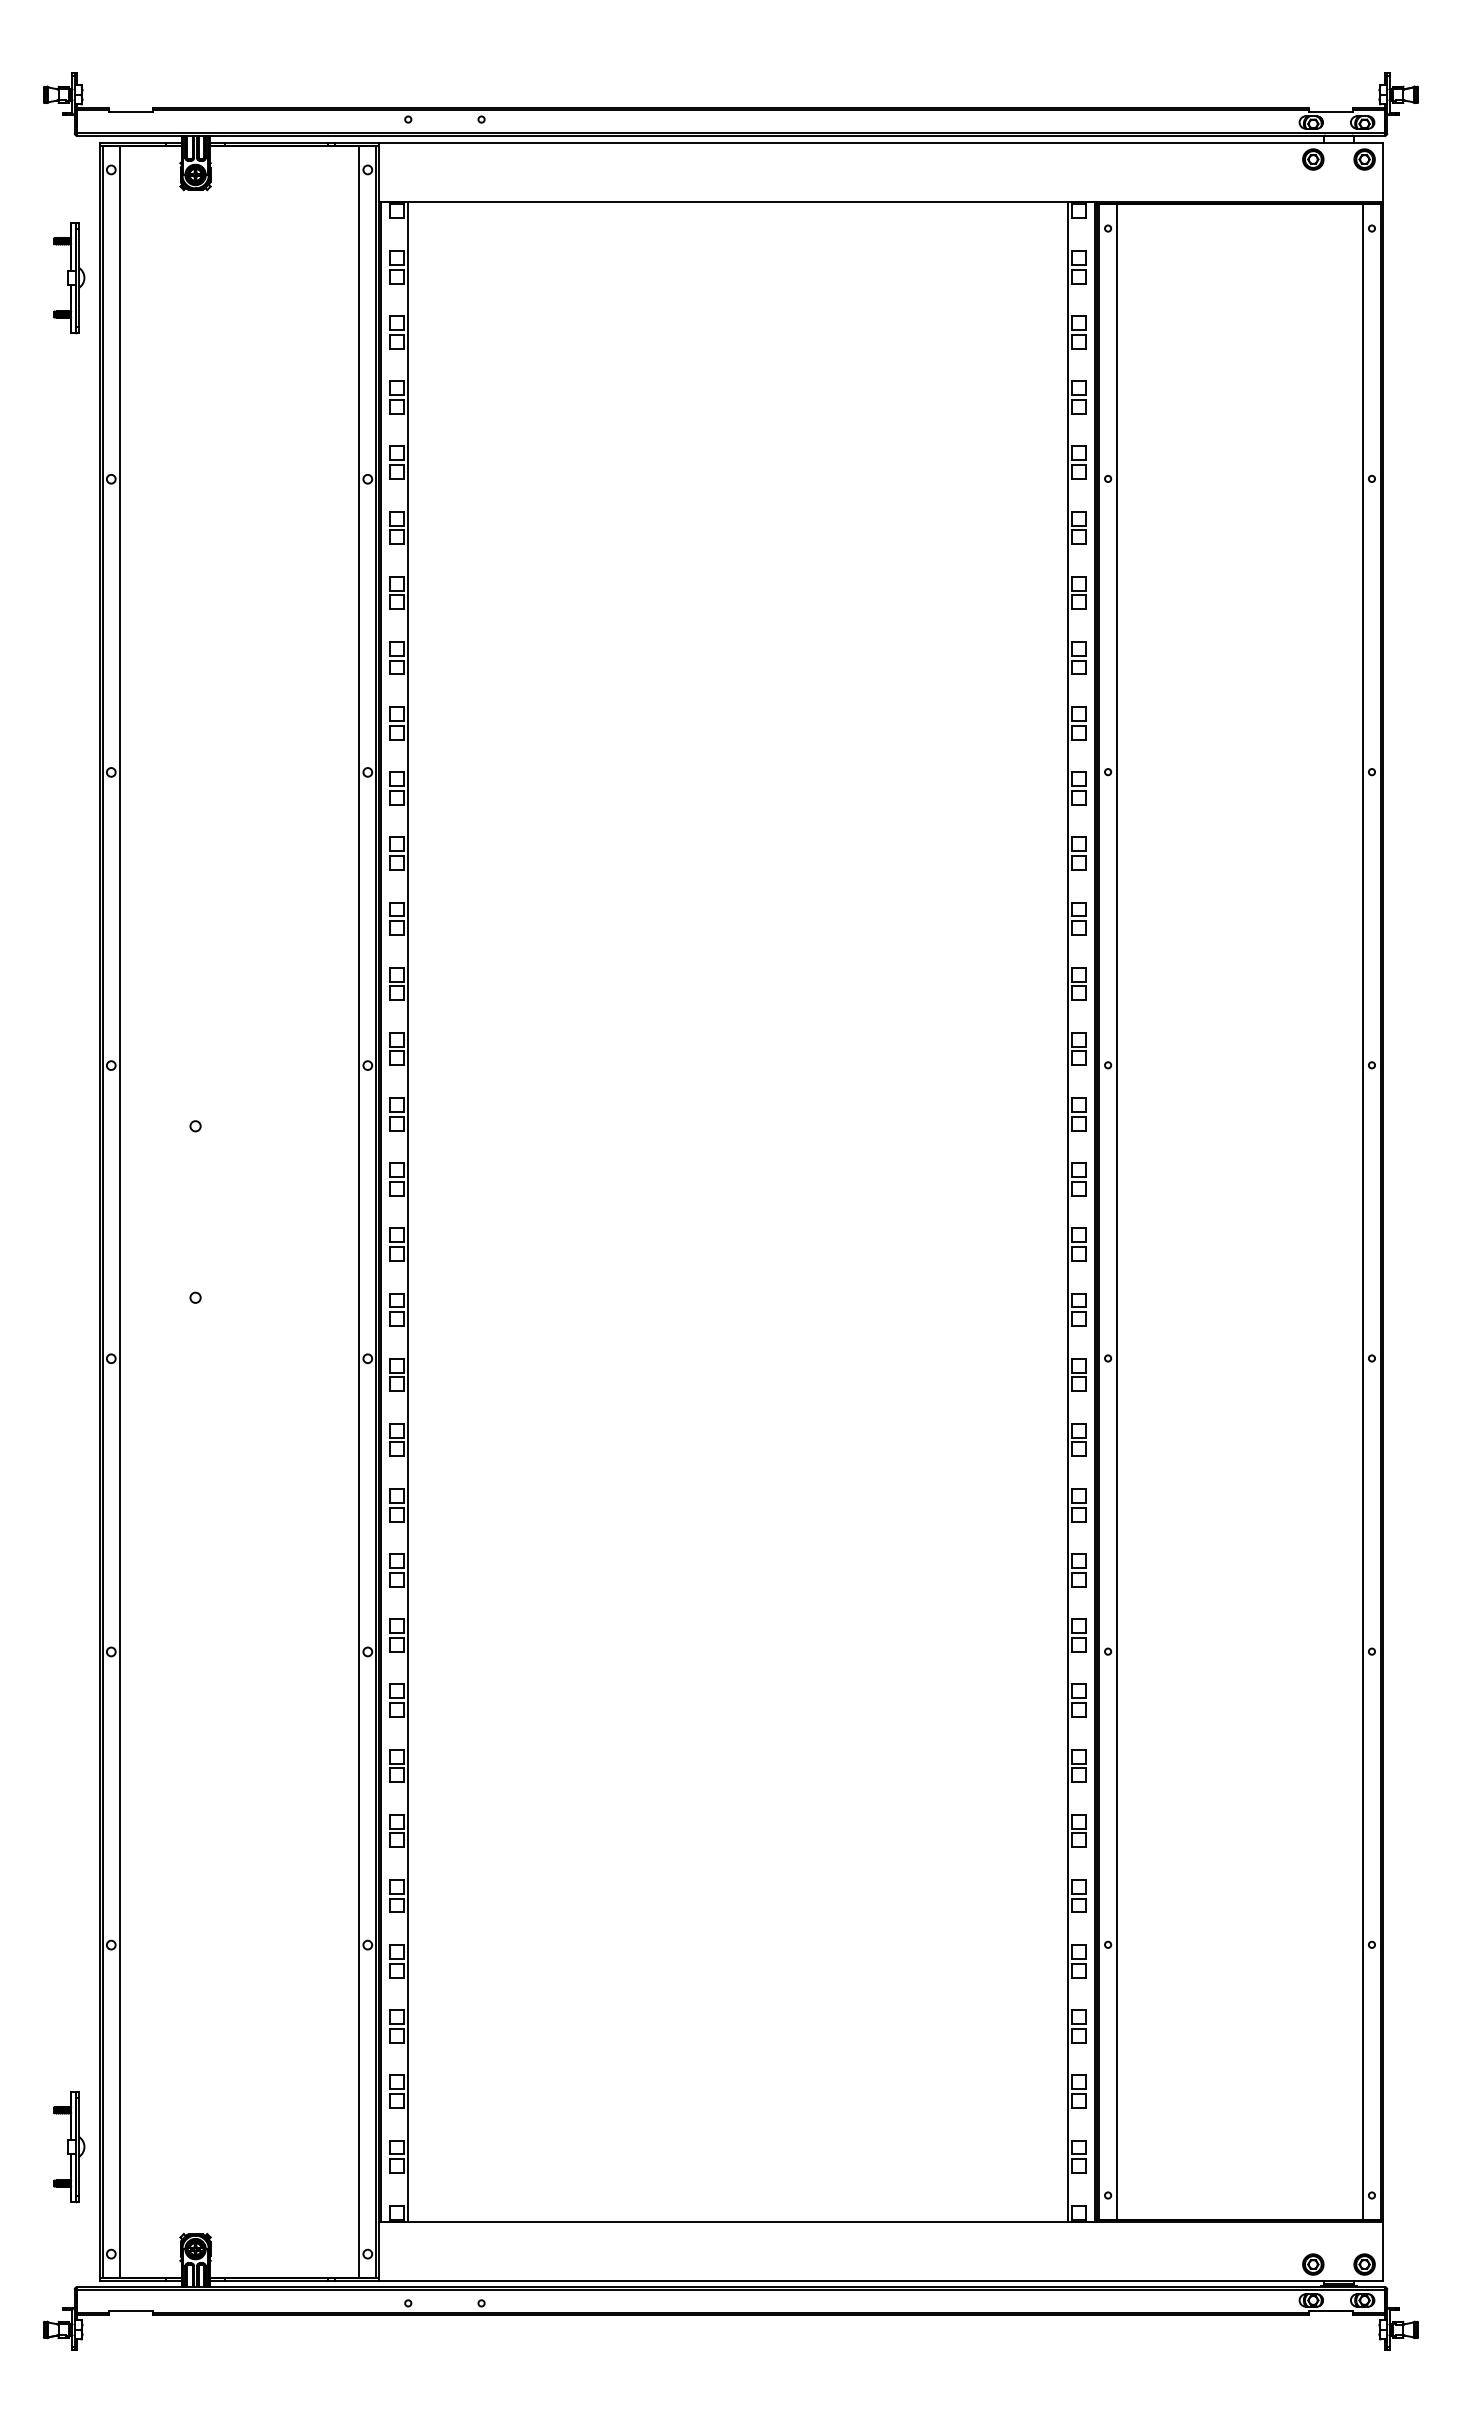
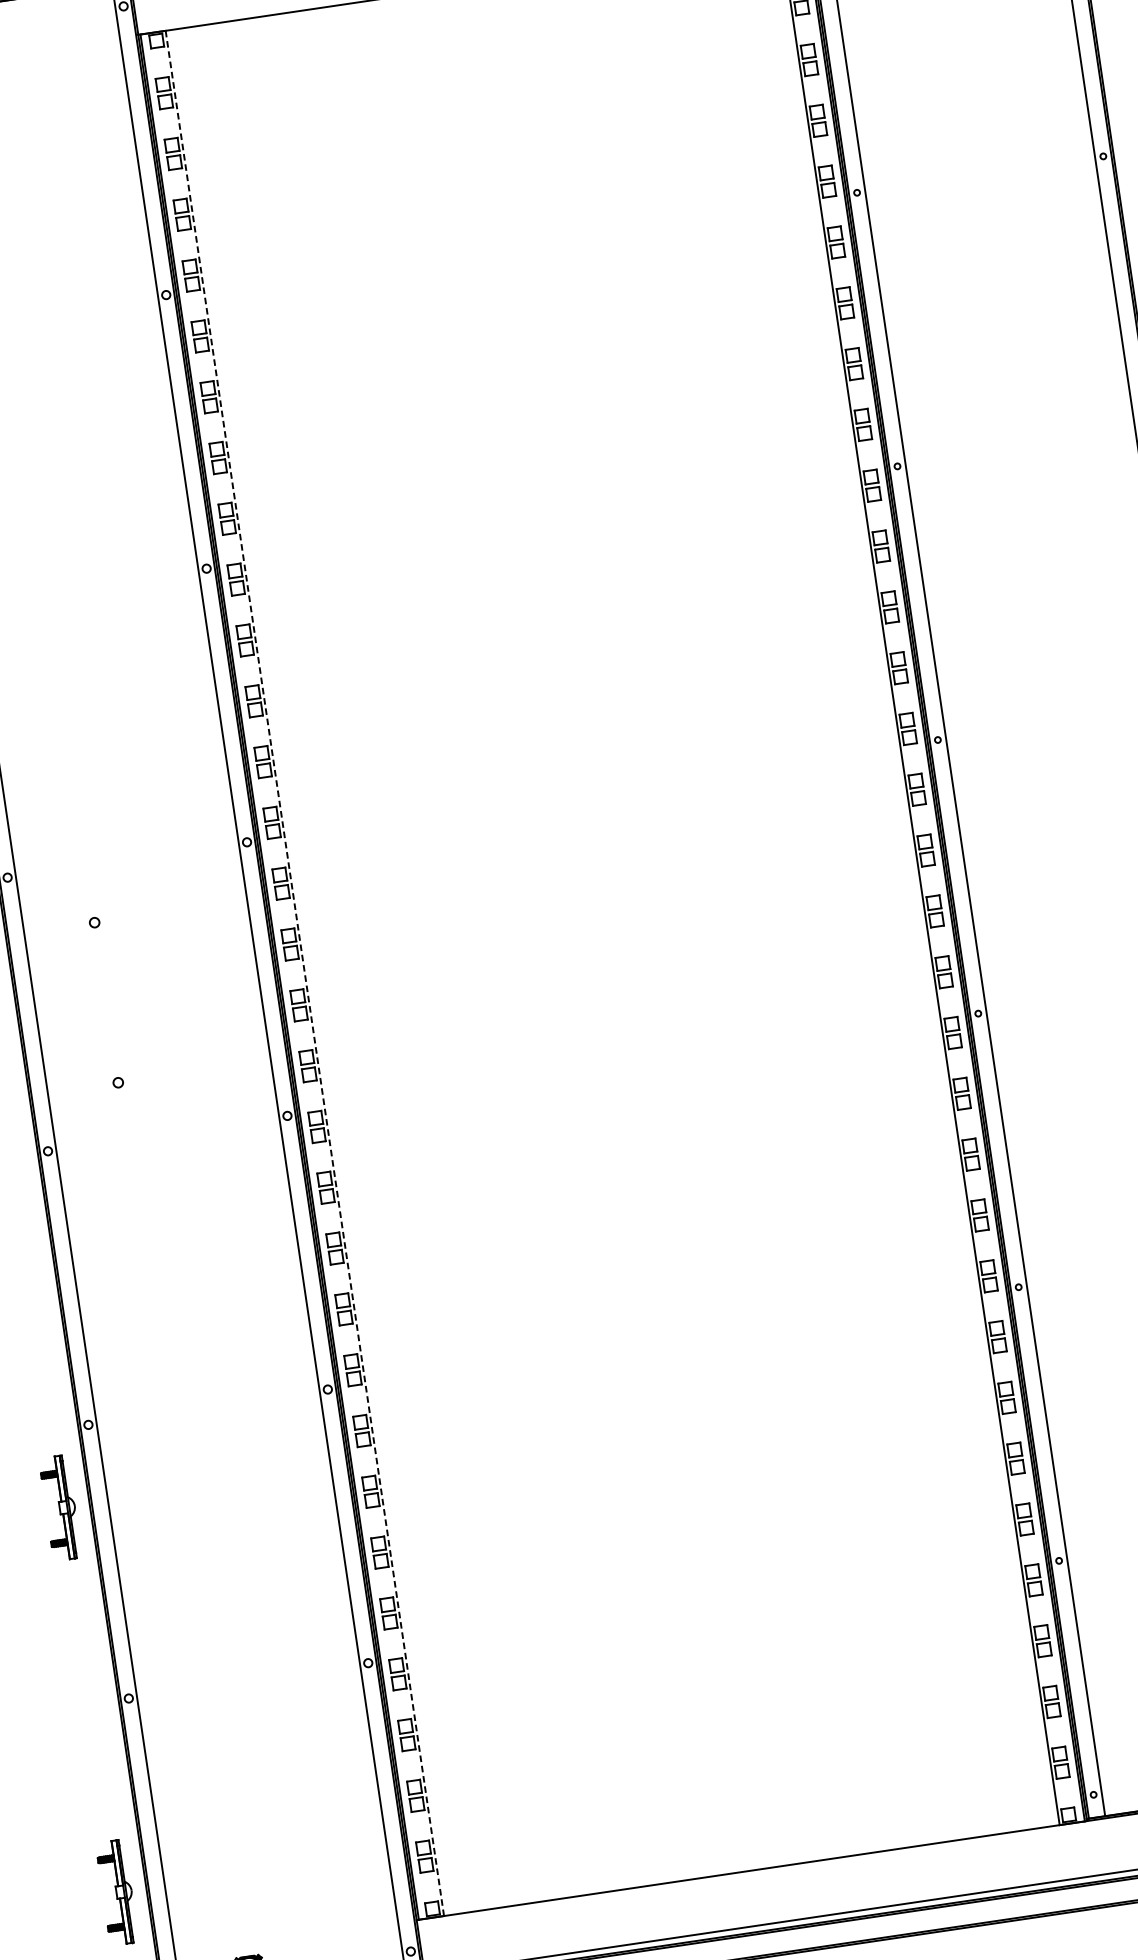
line: (408, 1212) -> (305, 973), solid -> dashed
part: (69, 1735) -> (60, 1508), added

